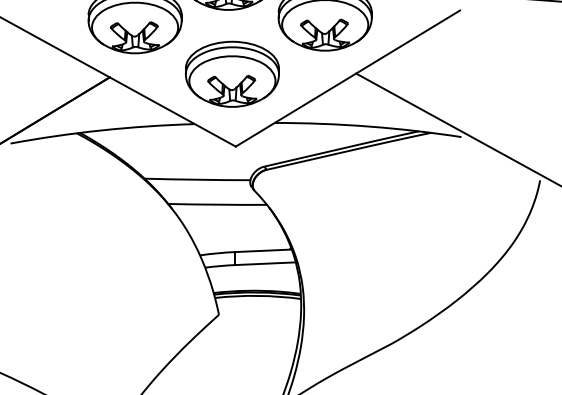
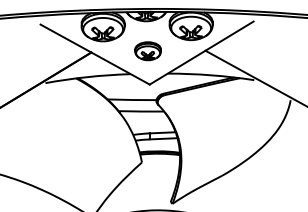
part: (230, 75) -> (147, 51), size x0.6

